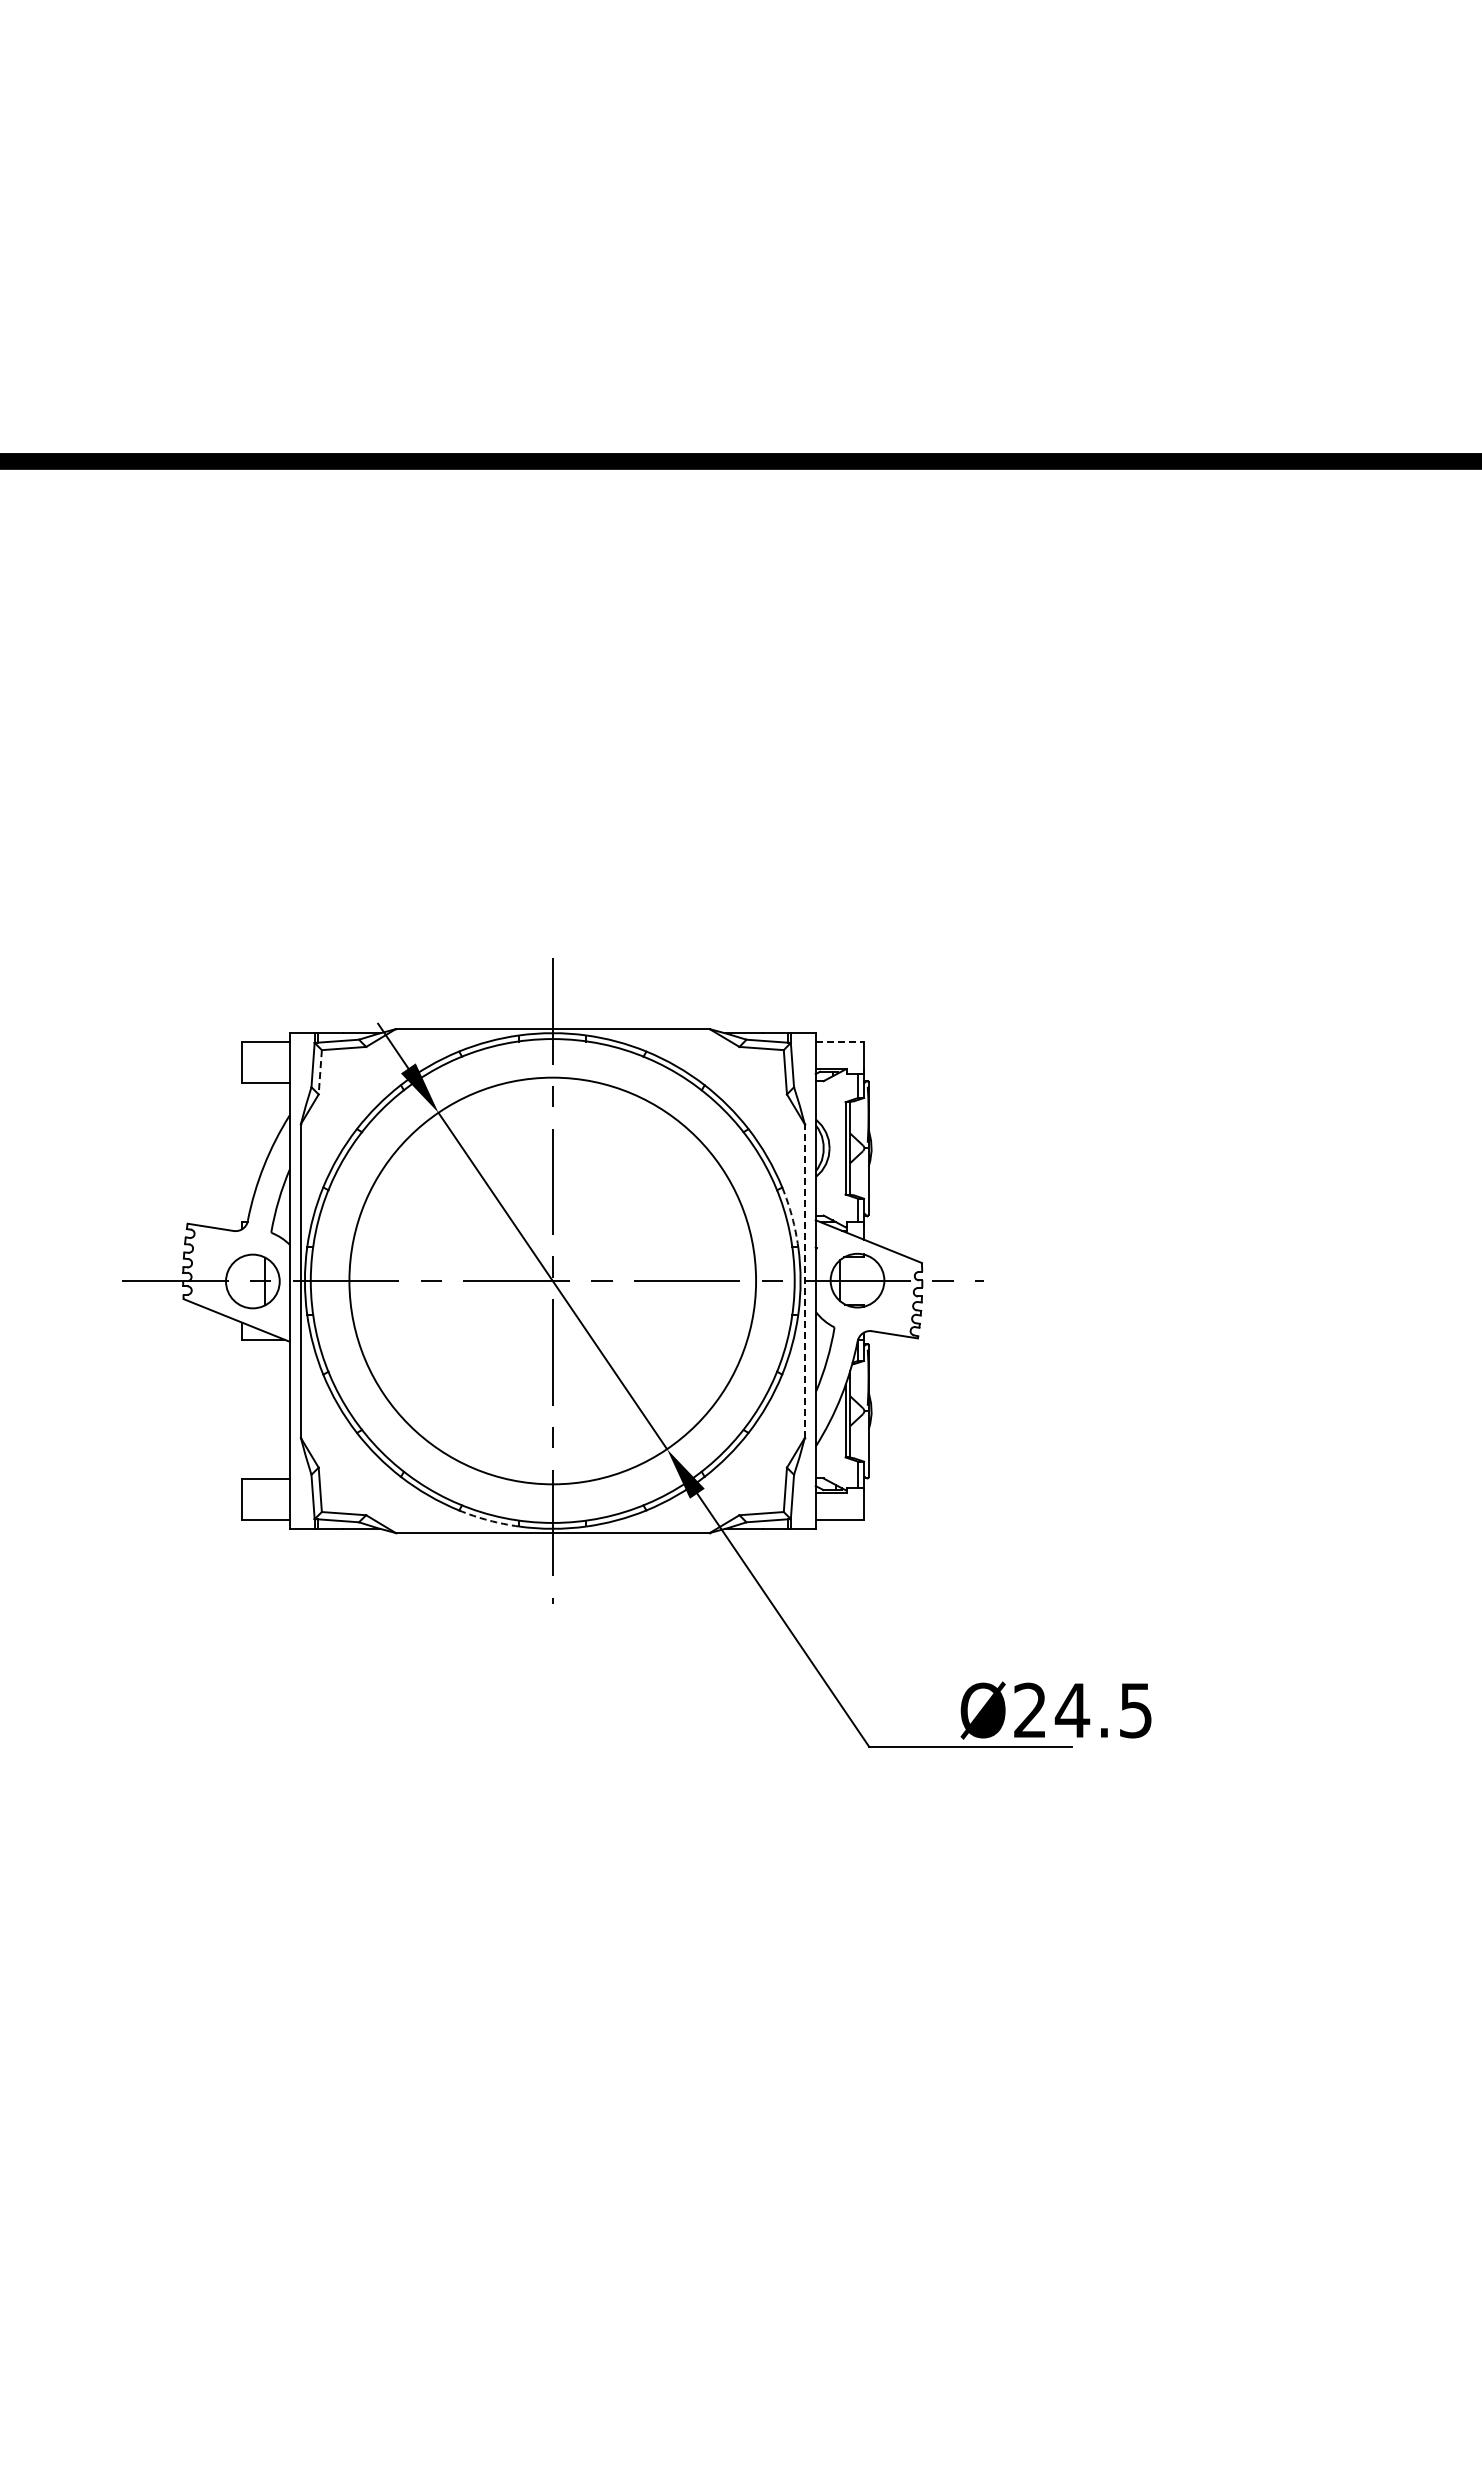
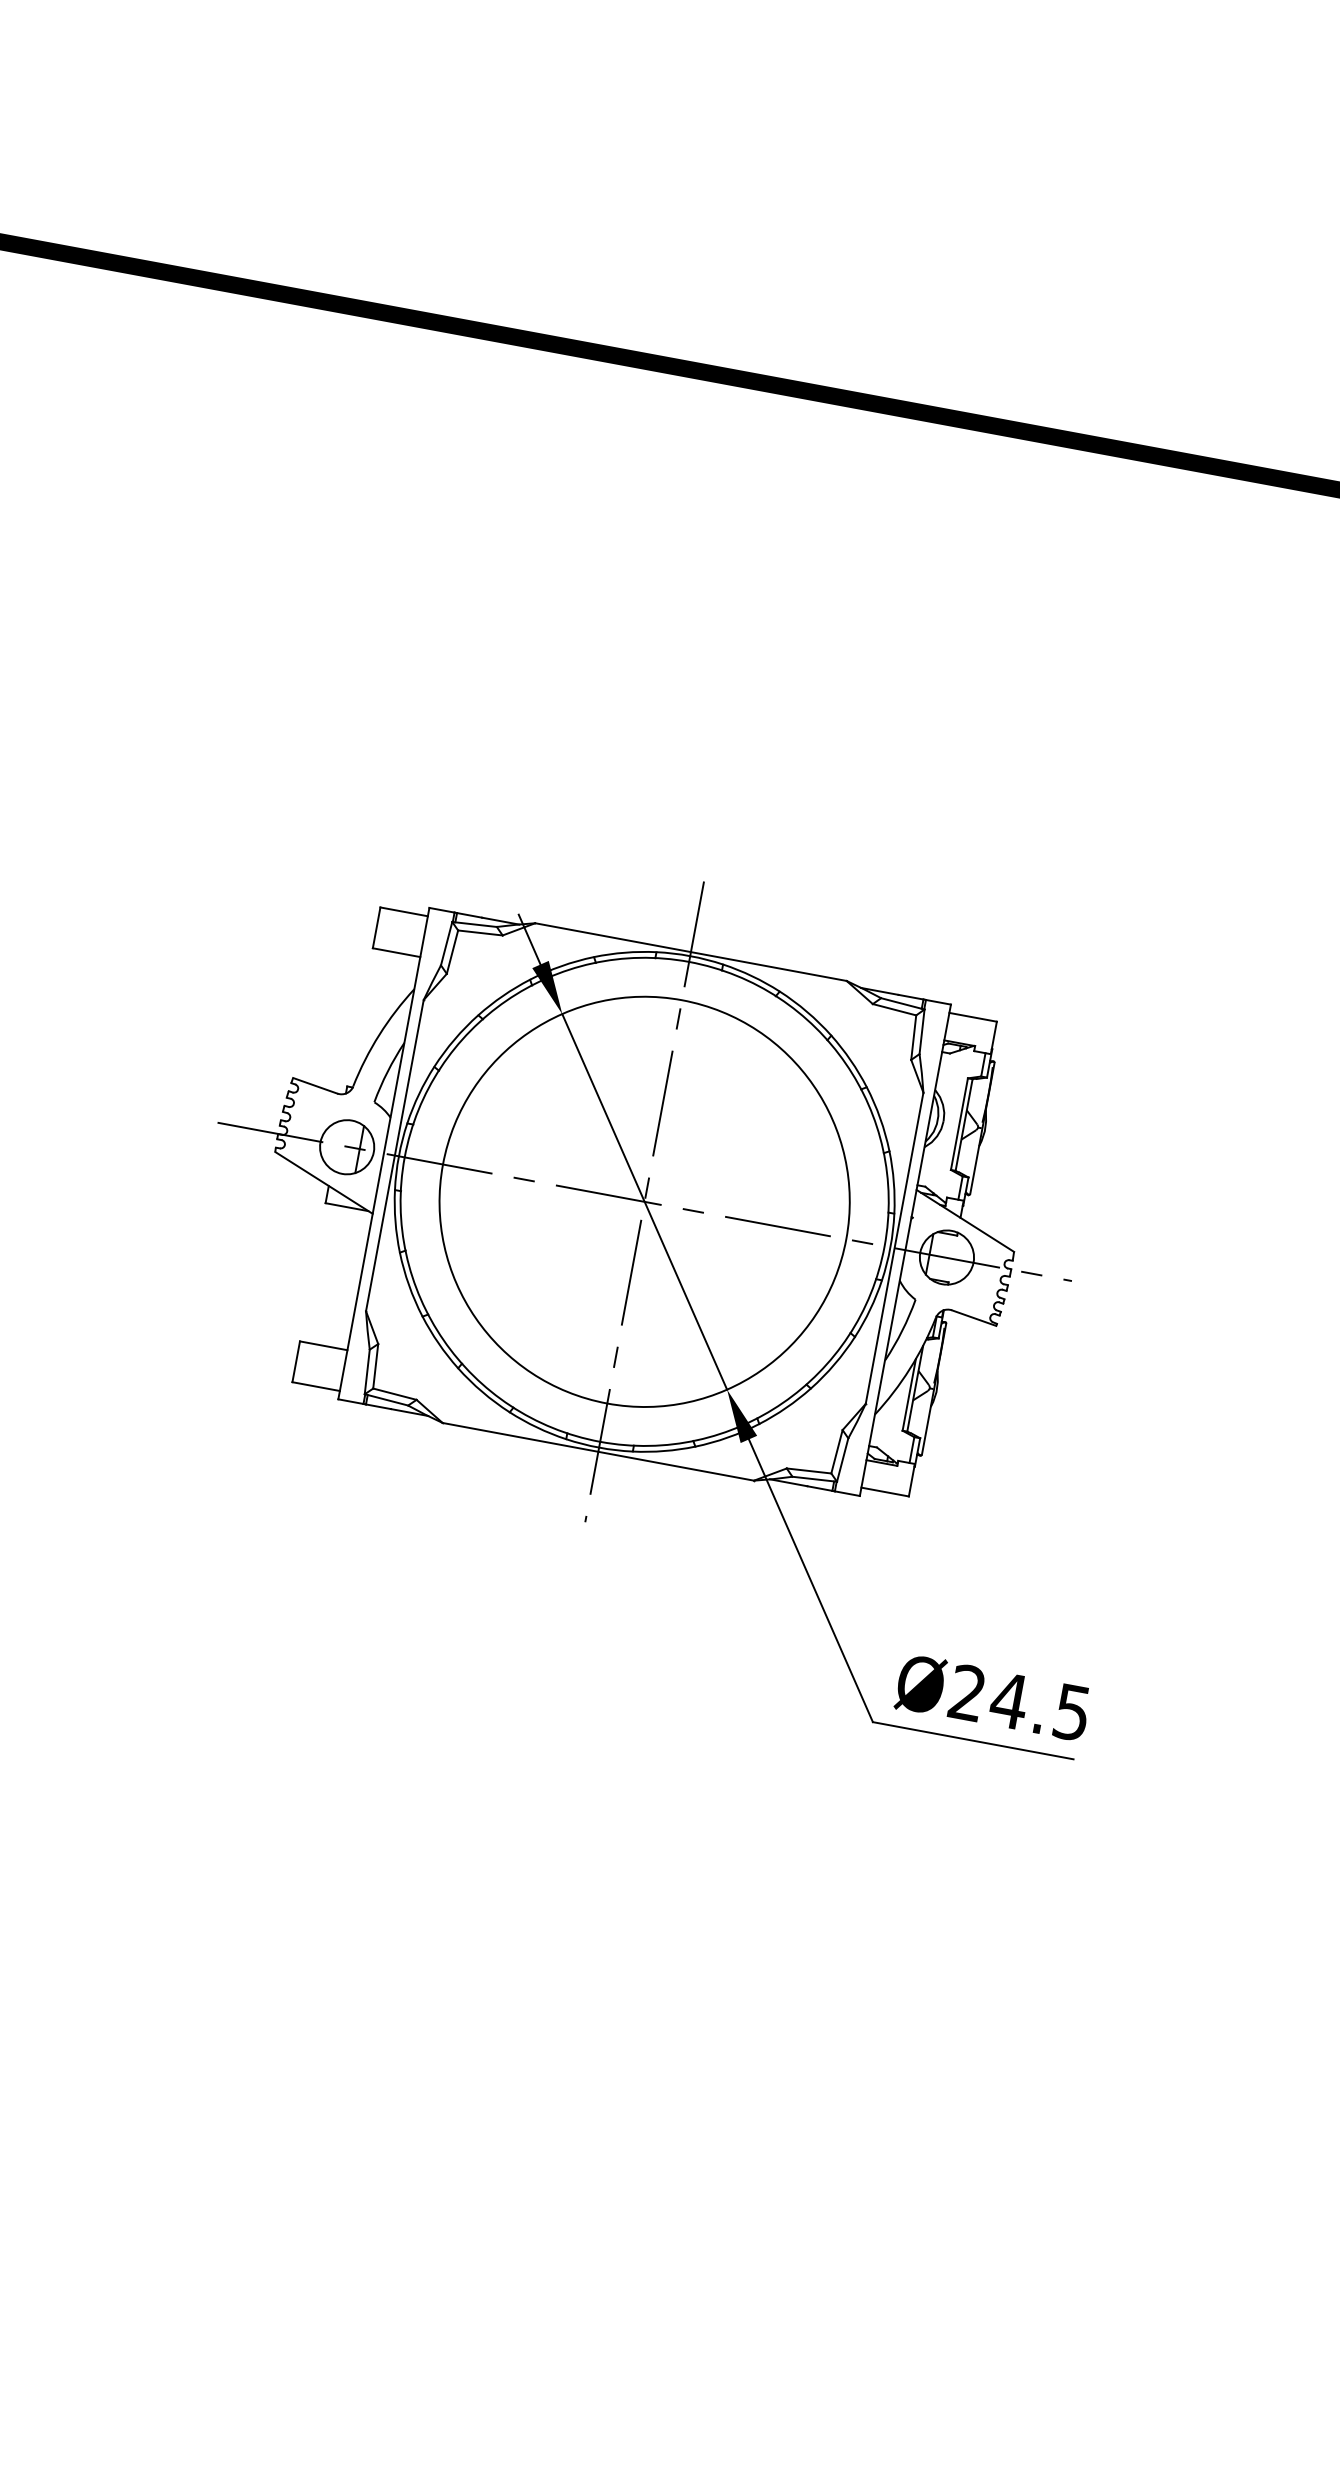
line: (839, 1041) -> (973, 1017), dashed -> solid
line: (320, 1072) -> (452, 952), dashed -> solid
arc: (792, 1216) -> (894, 1181), dashed -> solid
line: (804, 1281) -> (894, 1248), dashed -> solid
arc: (488, 1520) -> (536, 1427), dashed -> solid
text: (1055, 1710) -> (992, 1697), moved

